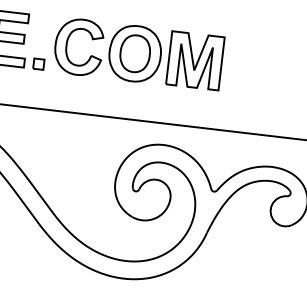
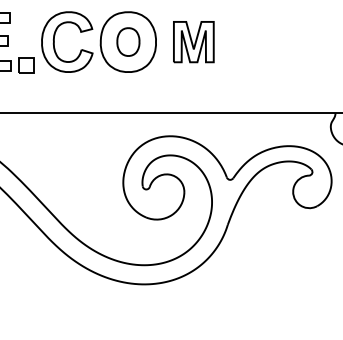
part: (135, 53) -> (128, 41), size x0.7
part: (195, 60) -> (193, 41), size x0.7
part: (38, 64) -> (26, 65), size x1.4

